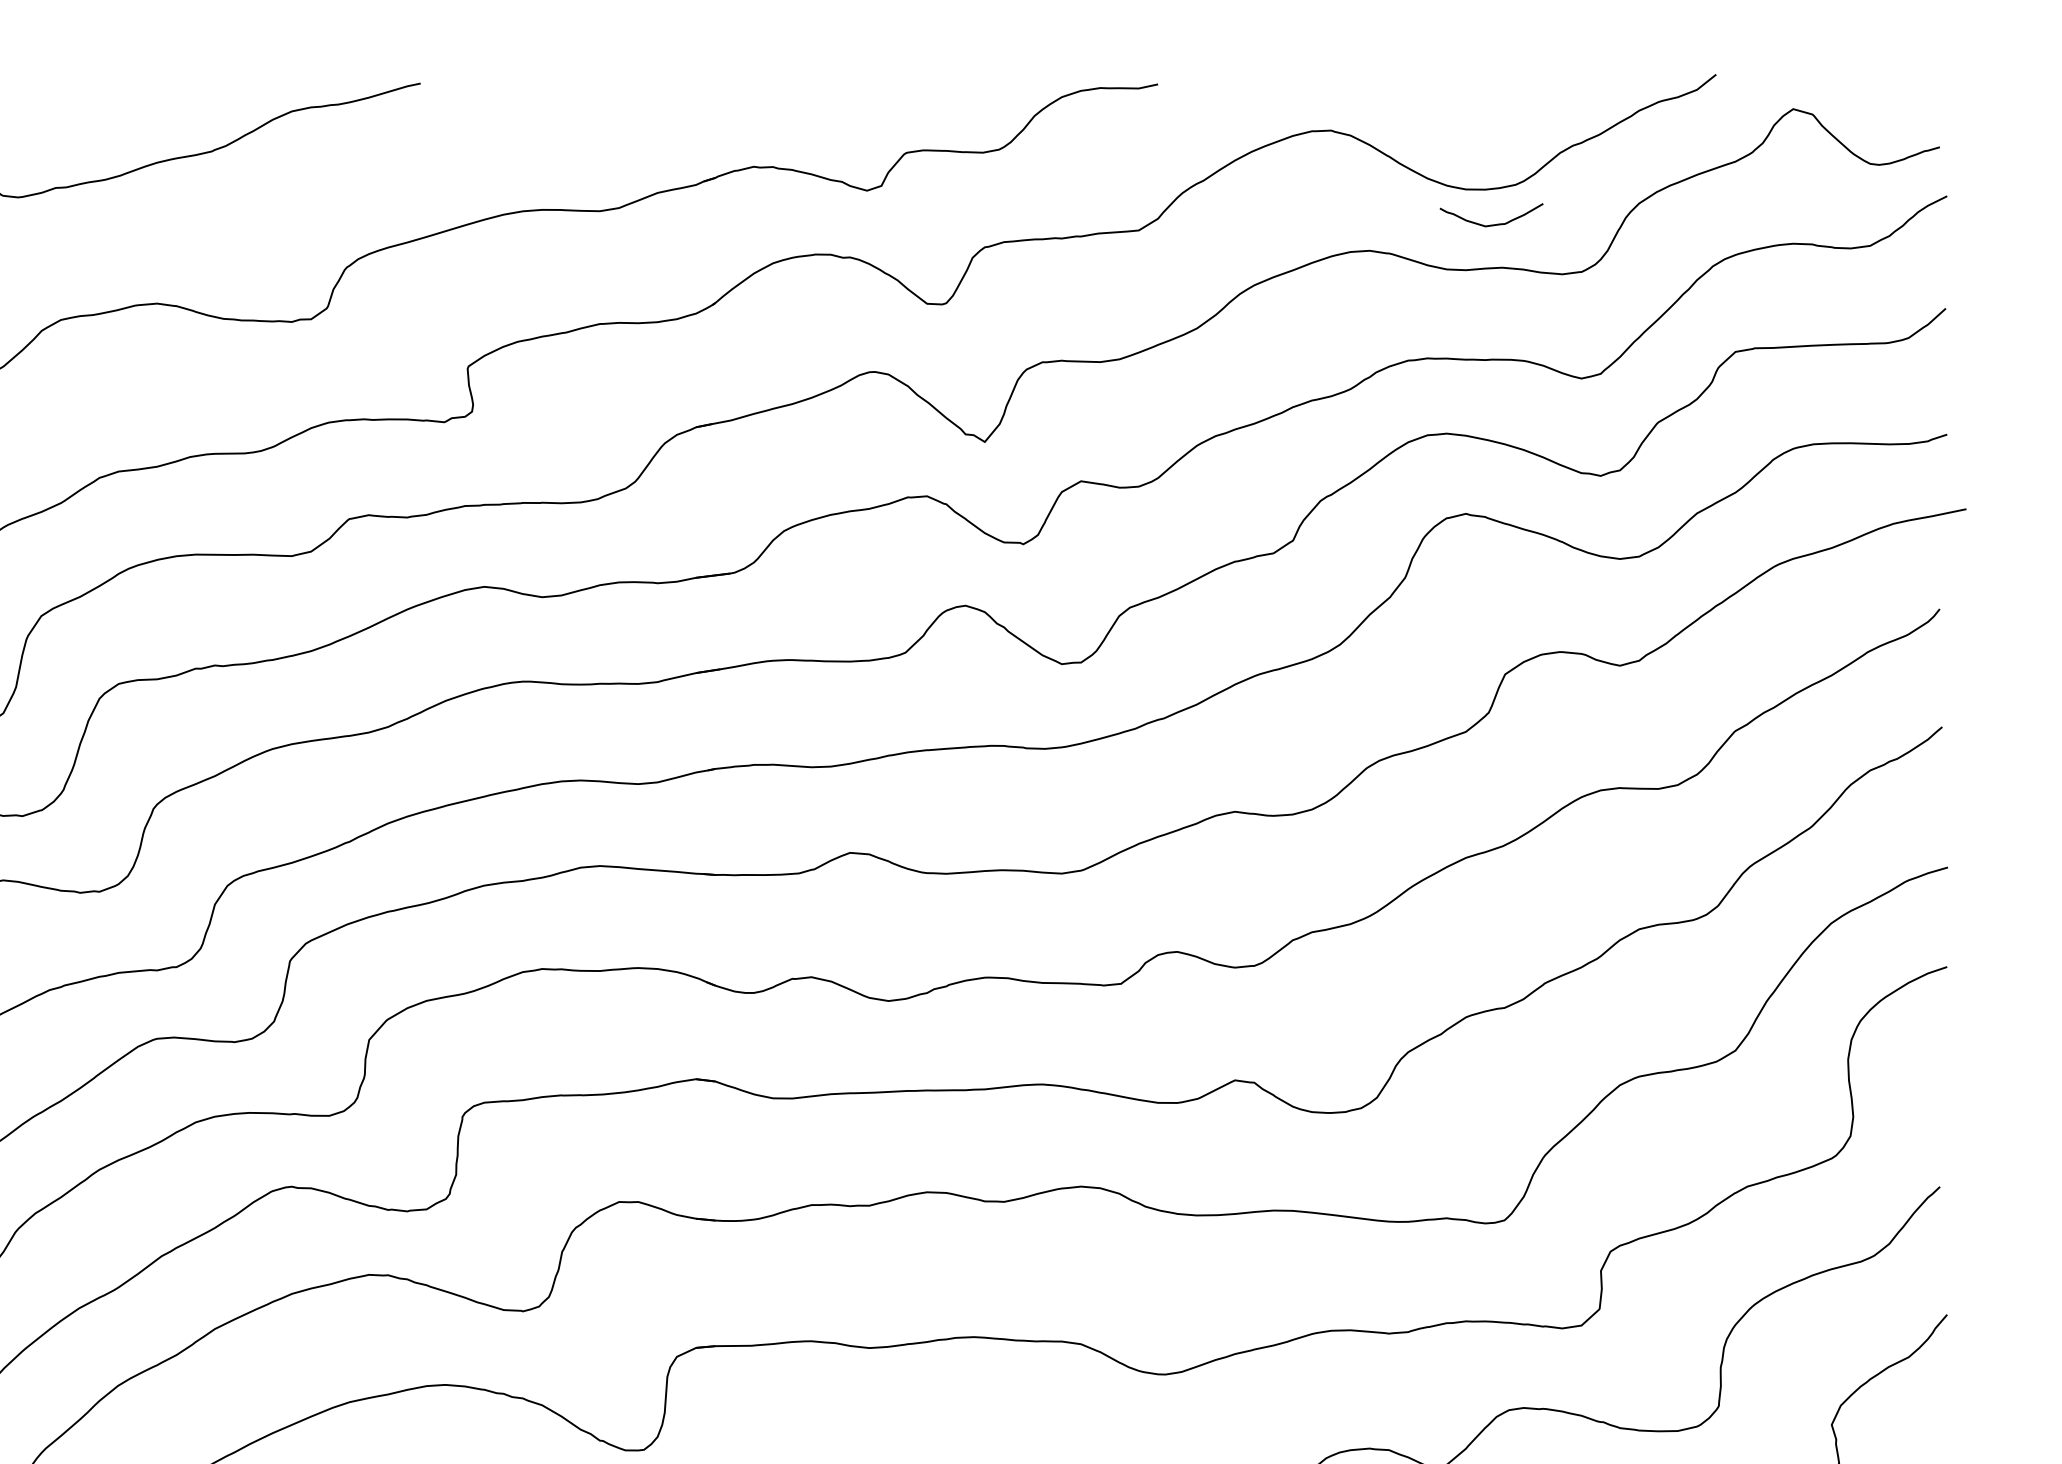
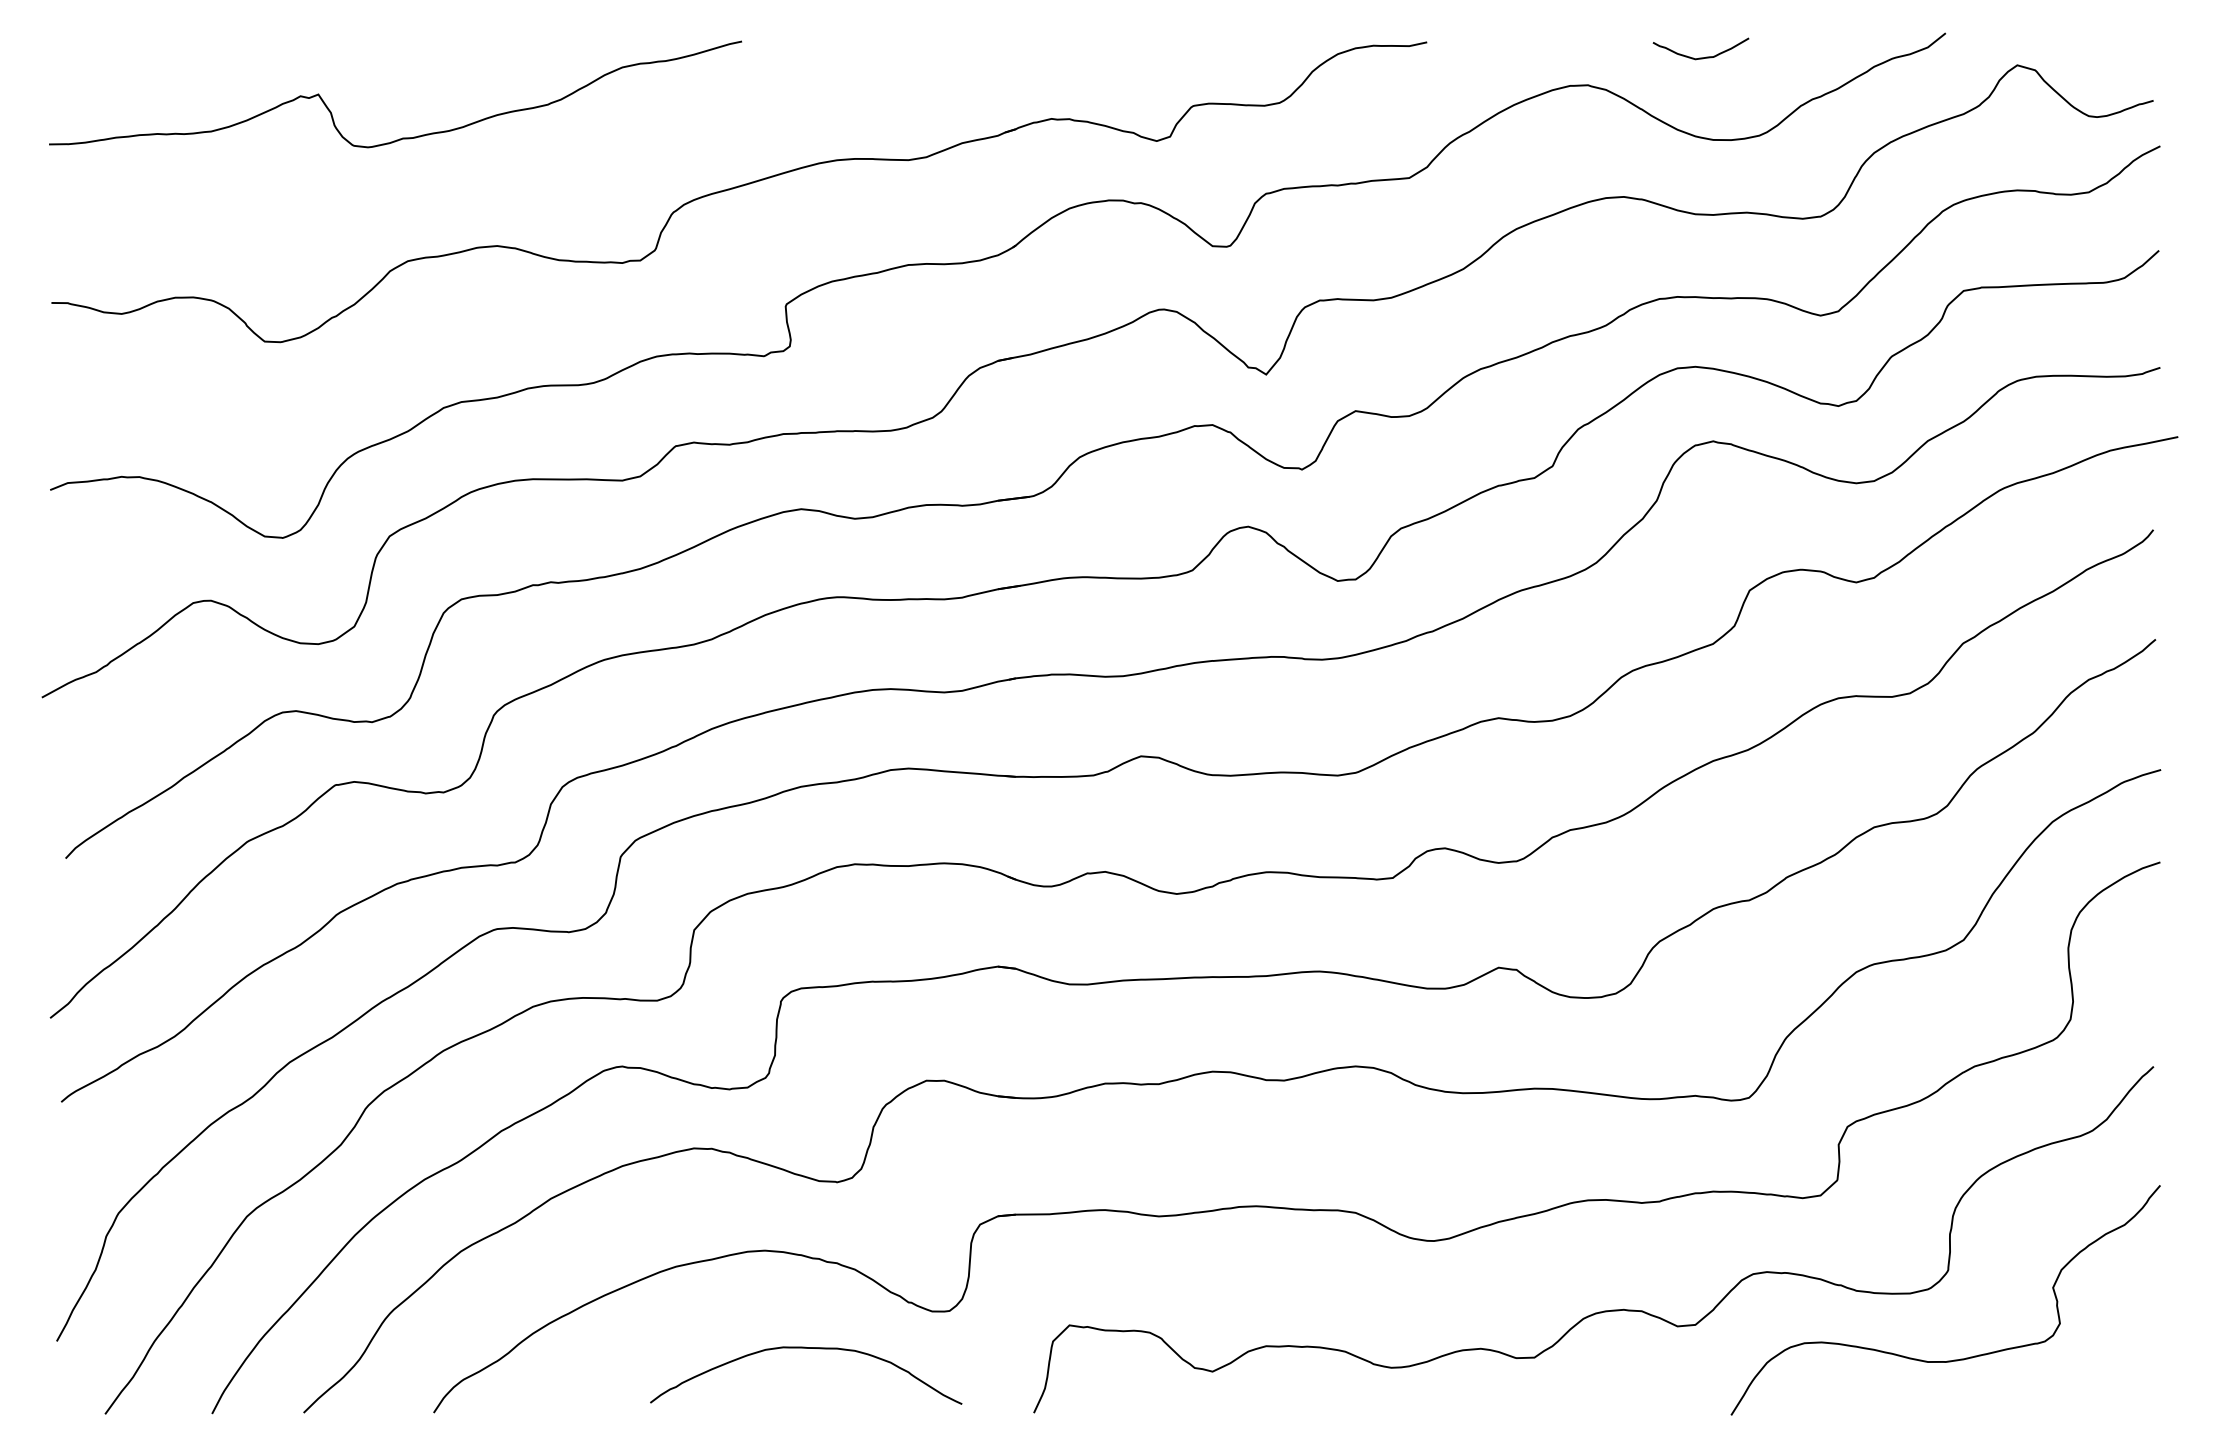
curve: (1490, 224) -> (1700, 57), moved

